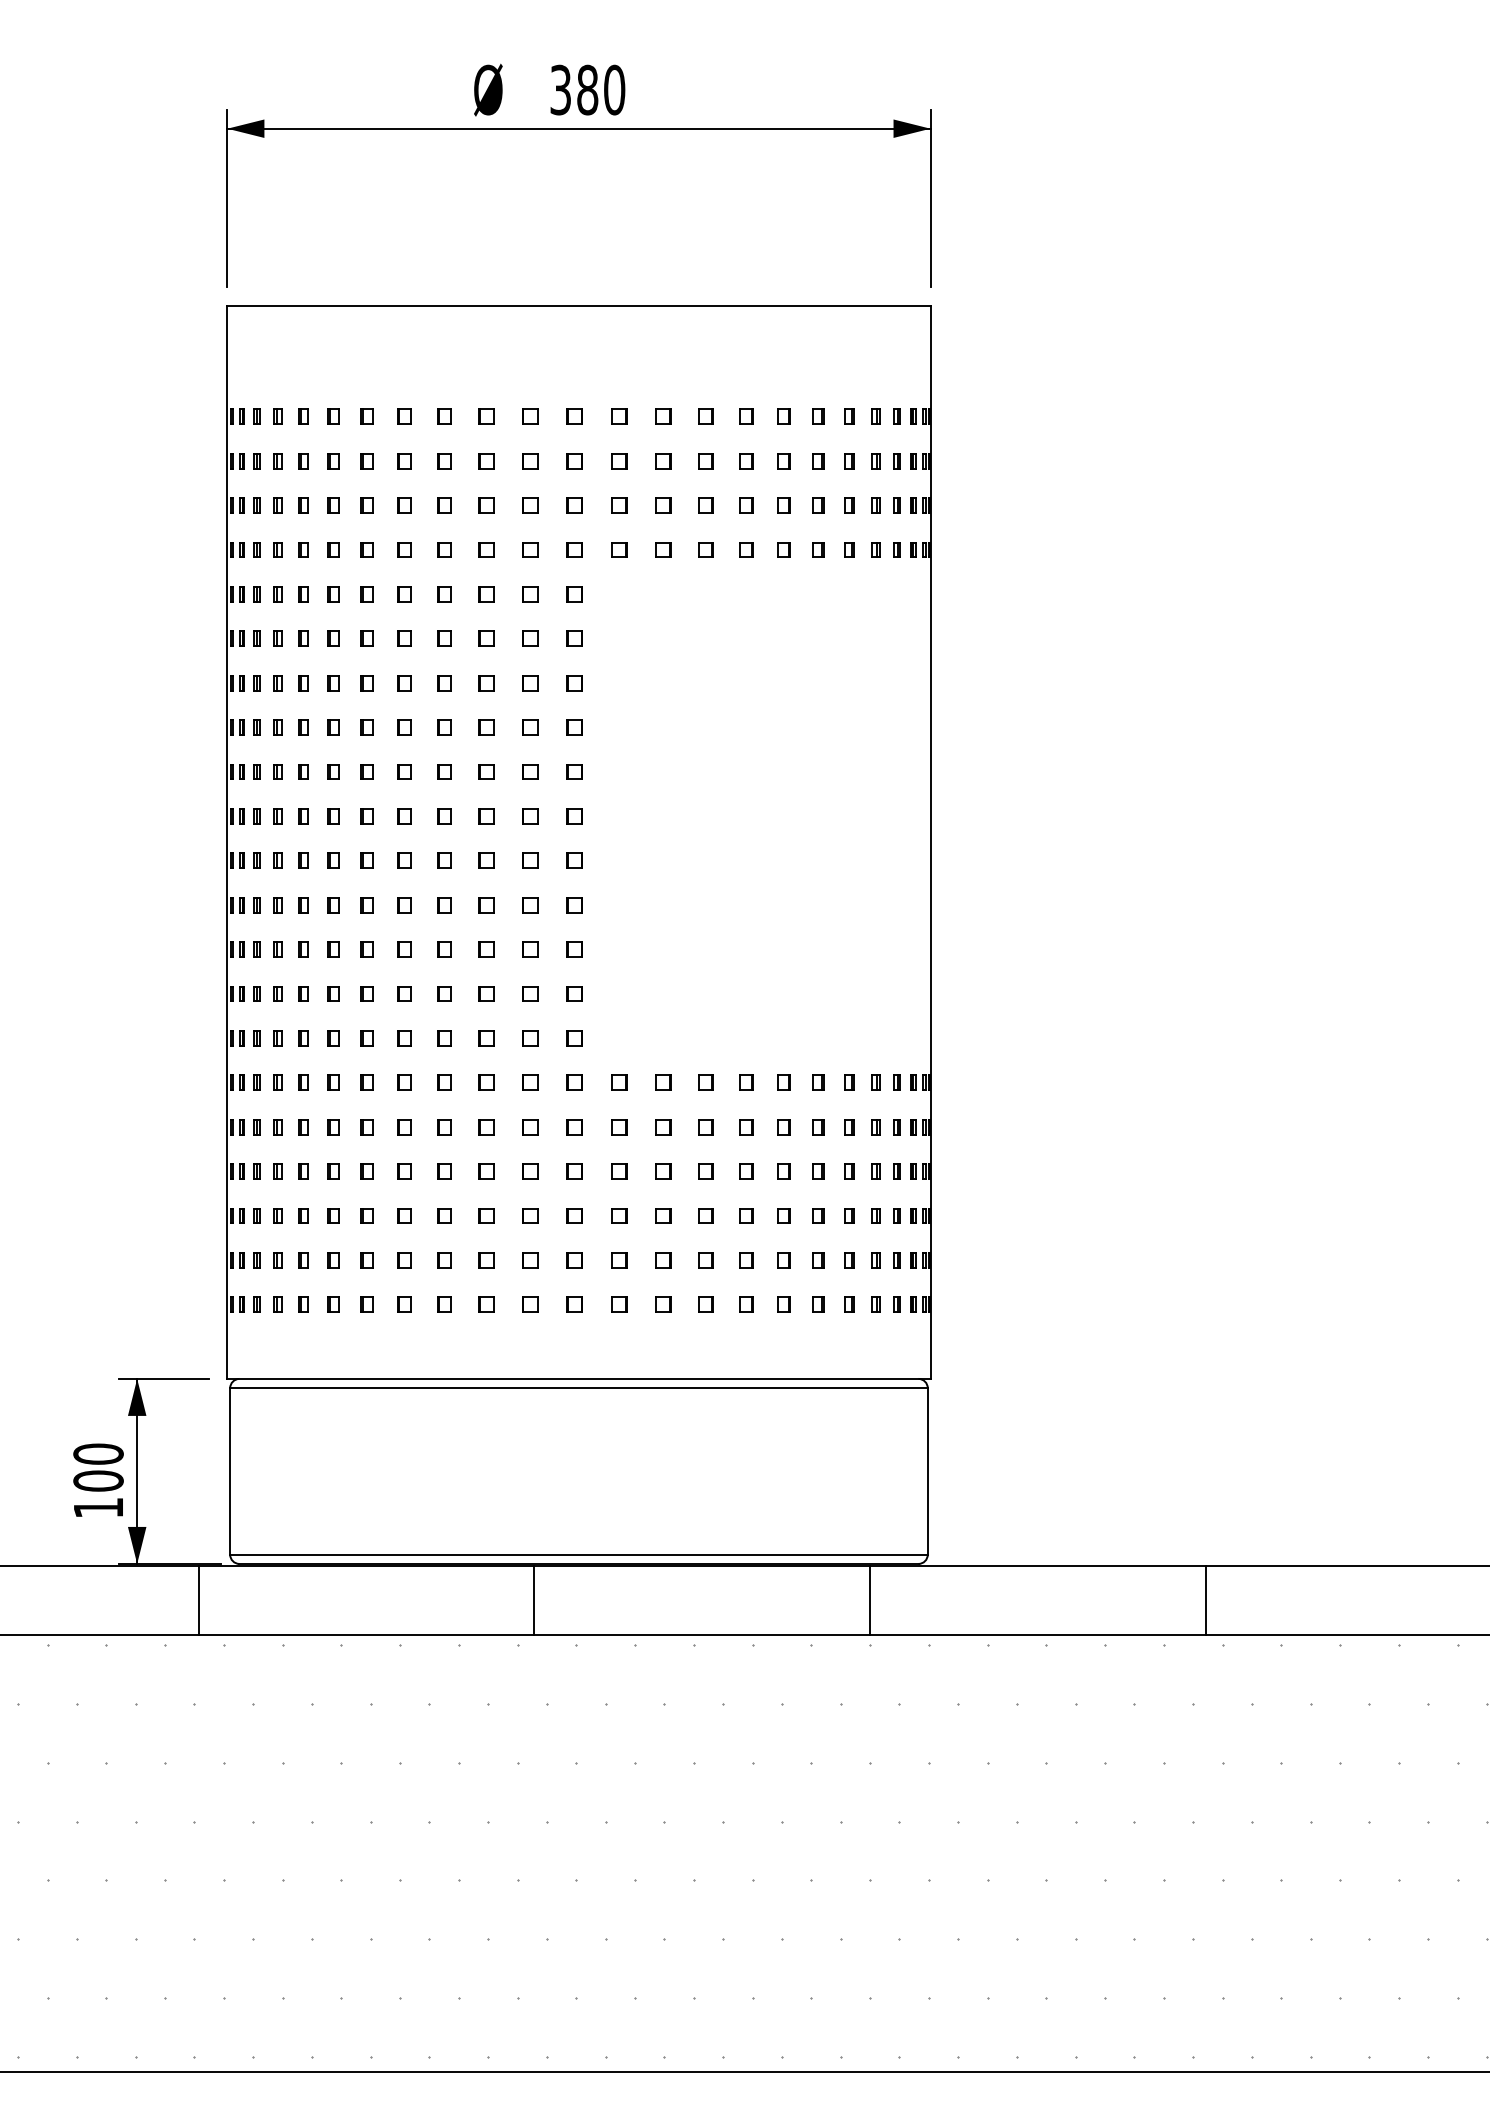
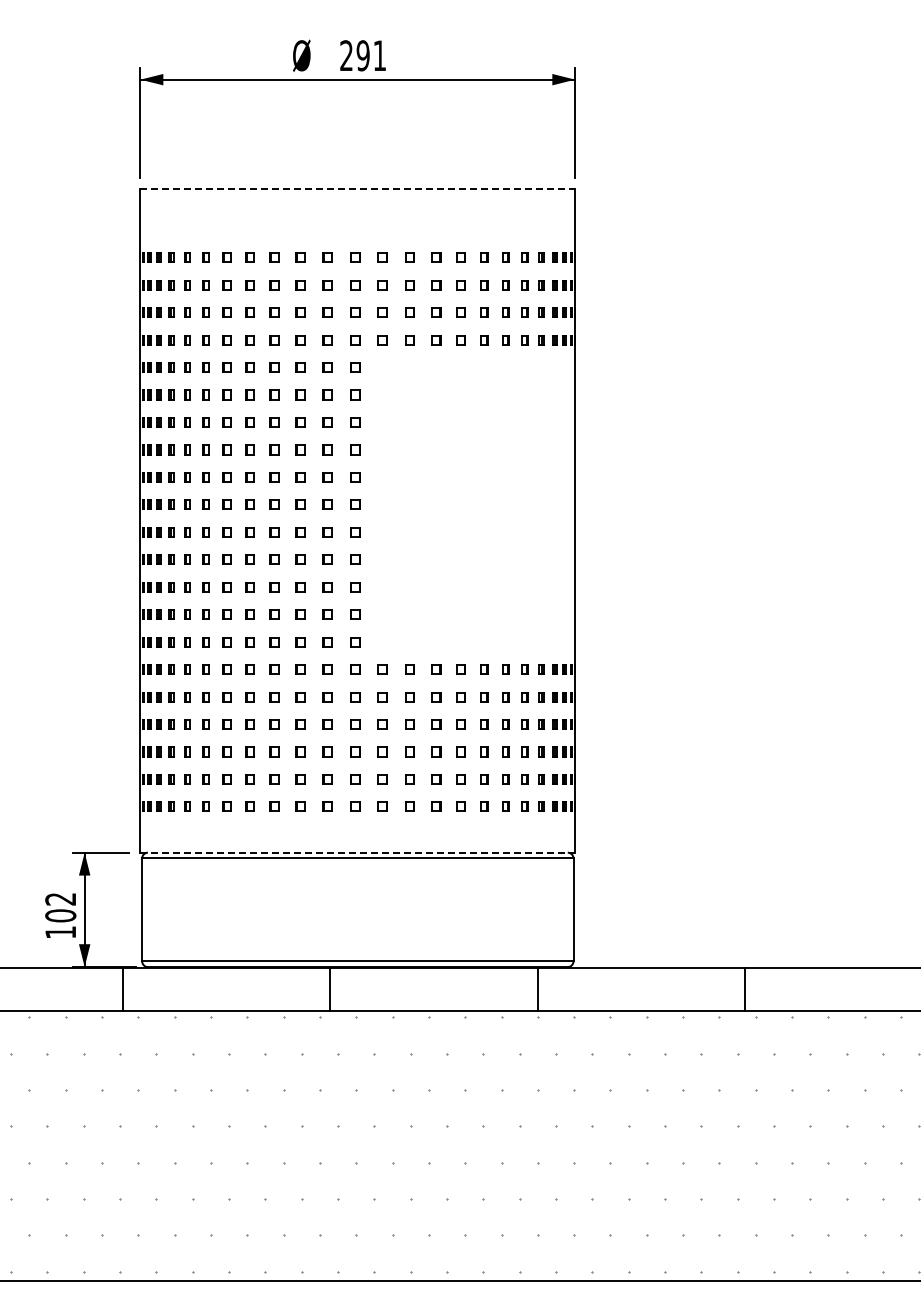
text: (588, 89) -> (363, 55), 380 -> 291
line: (580, 306) -> (358, 189), solid -> dashed
line: (580, 1378) -> (358, 852), solid -> dashed
text: (98, 1453) -> (60, 898), 100 -> 102

